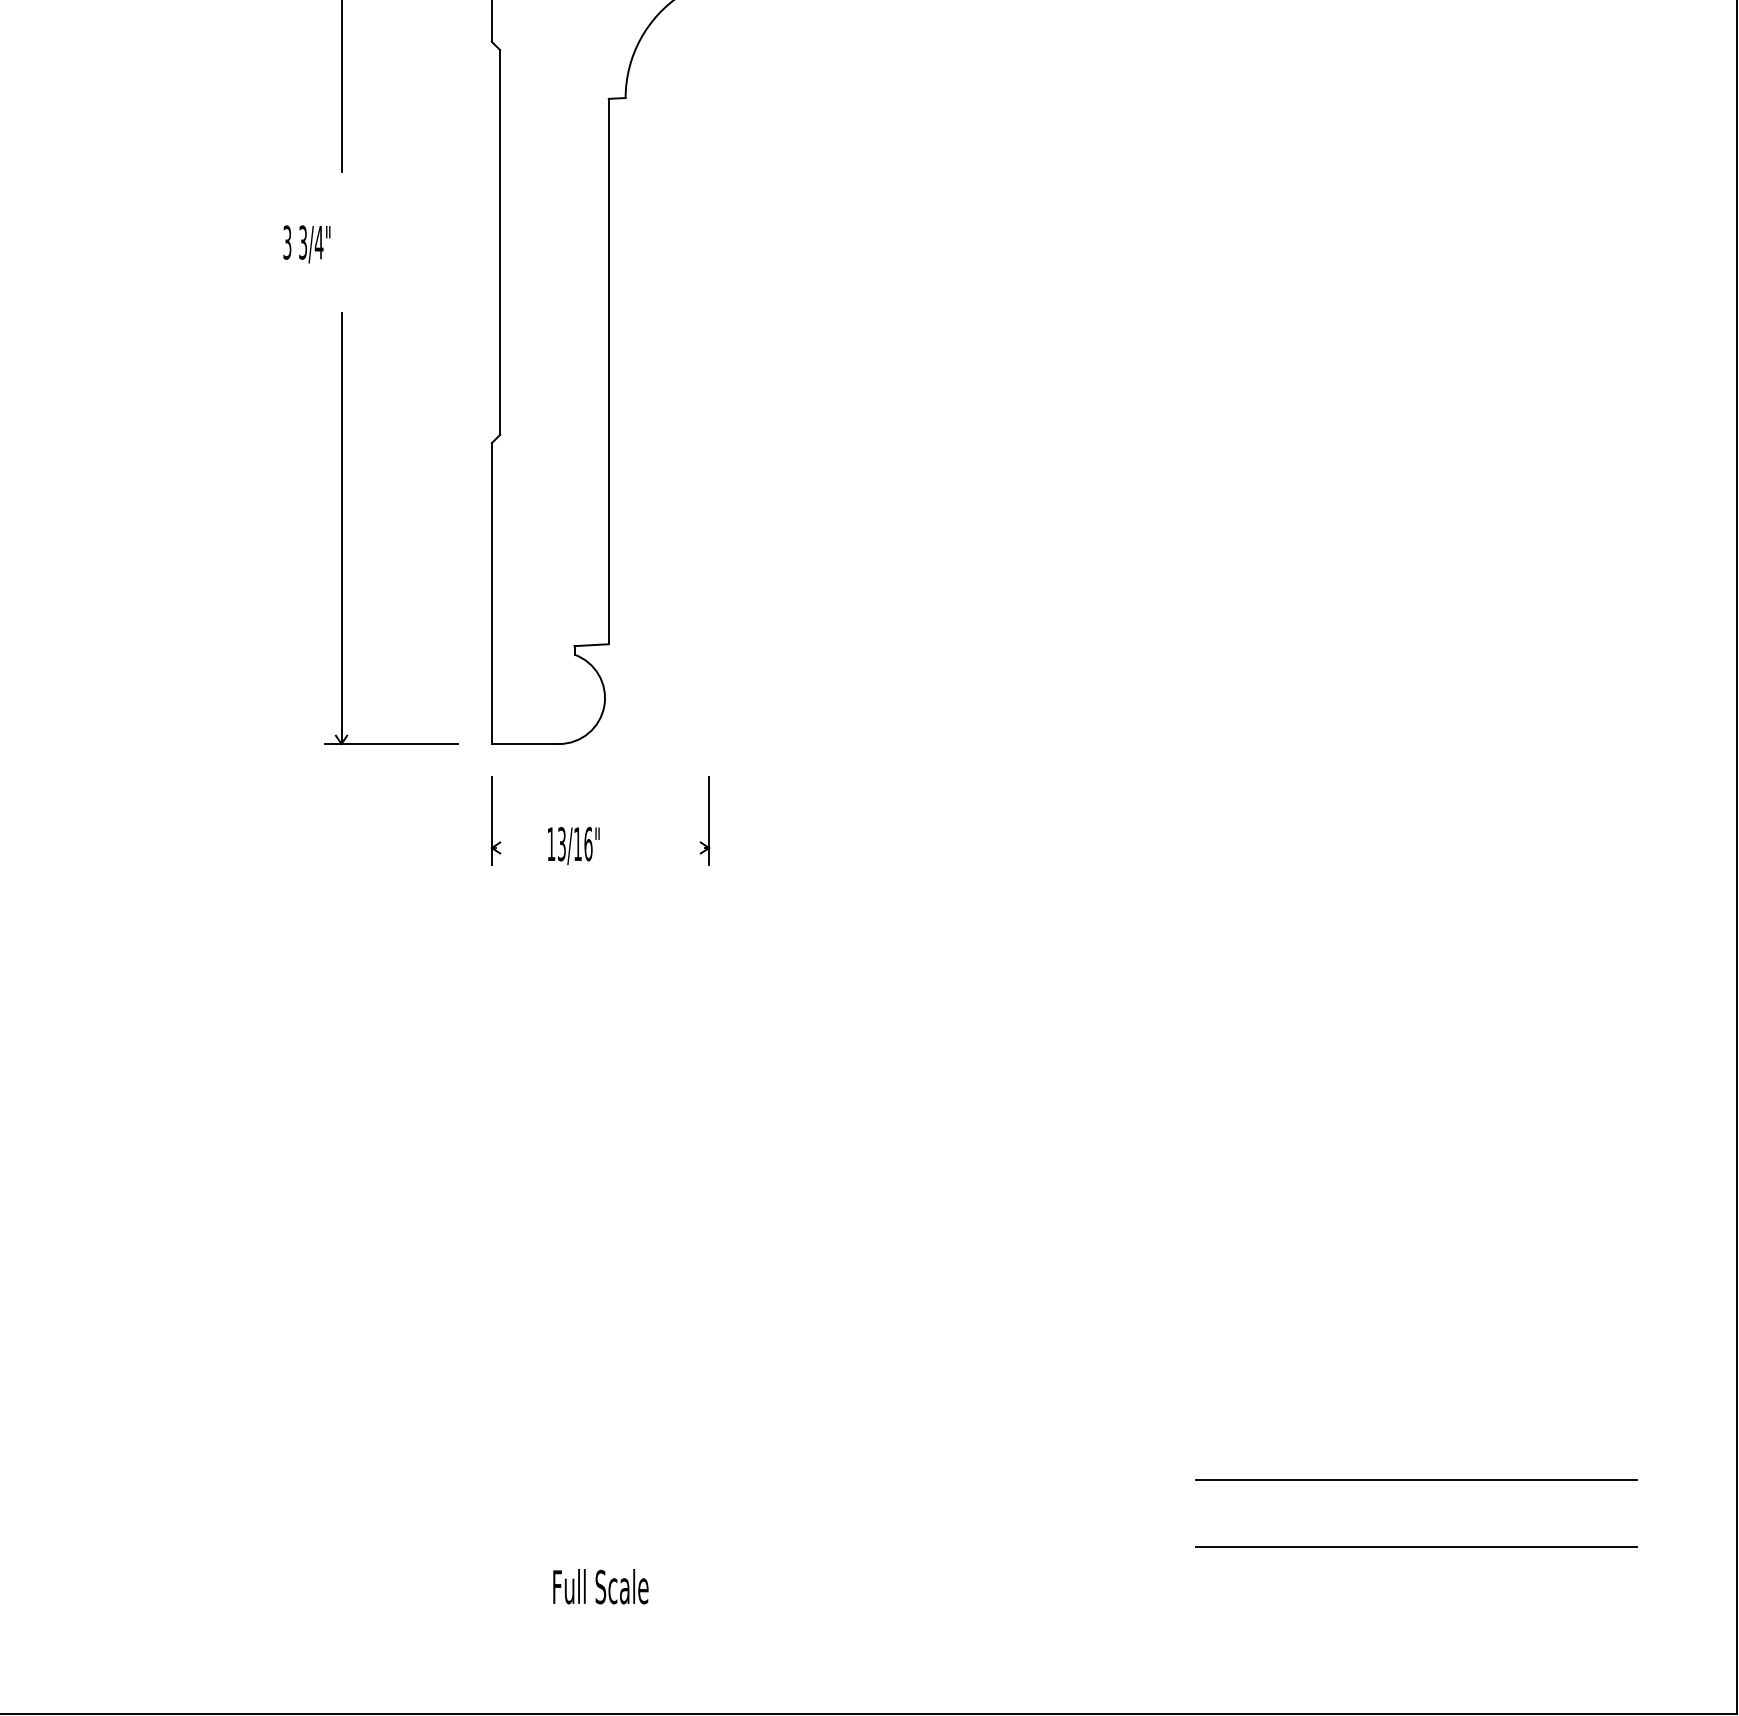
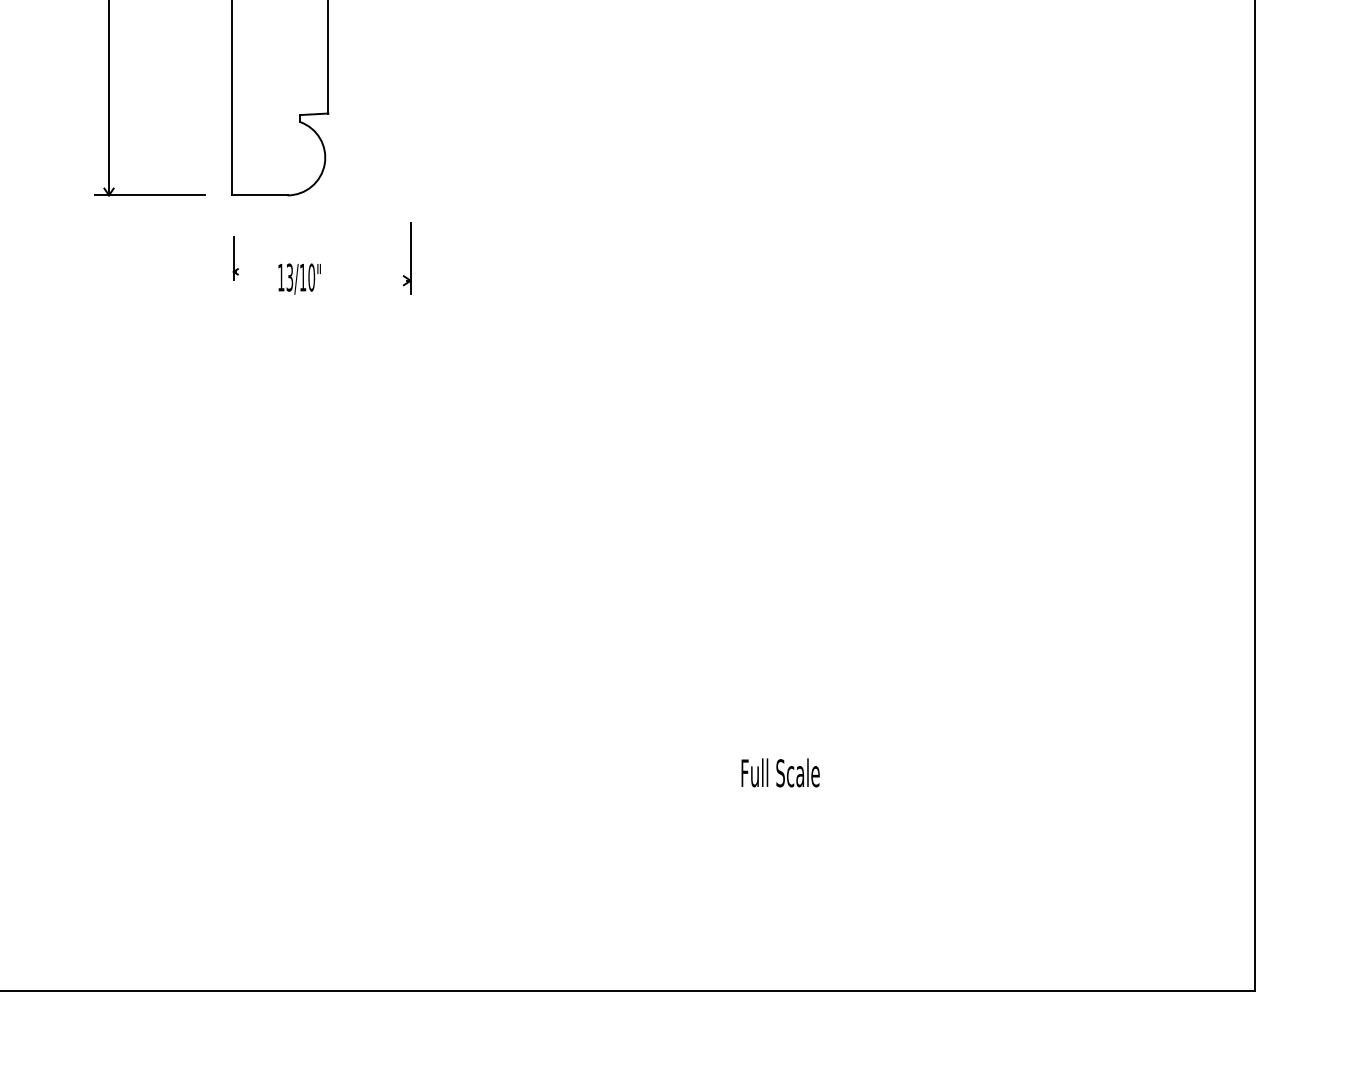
part: (495, 820) -> (235, 258), size x0.6
text: (588, 844) -> (311, 277), 13/16" -> 13/10"
line: (1416, 1479) -> (991, 799), removed
line: (1416, 1546) -> (991, 853), removed
text: (600, 1586) -> (780, 772), moved

